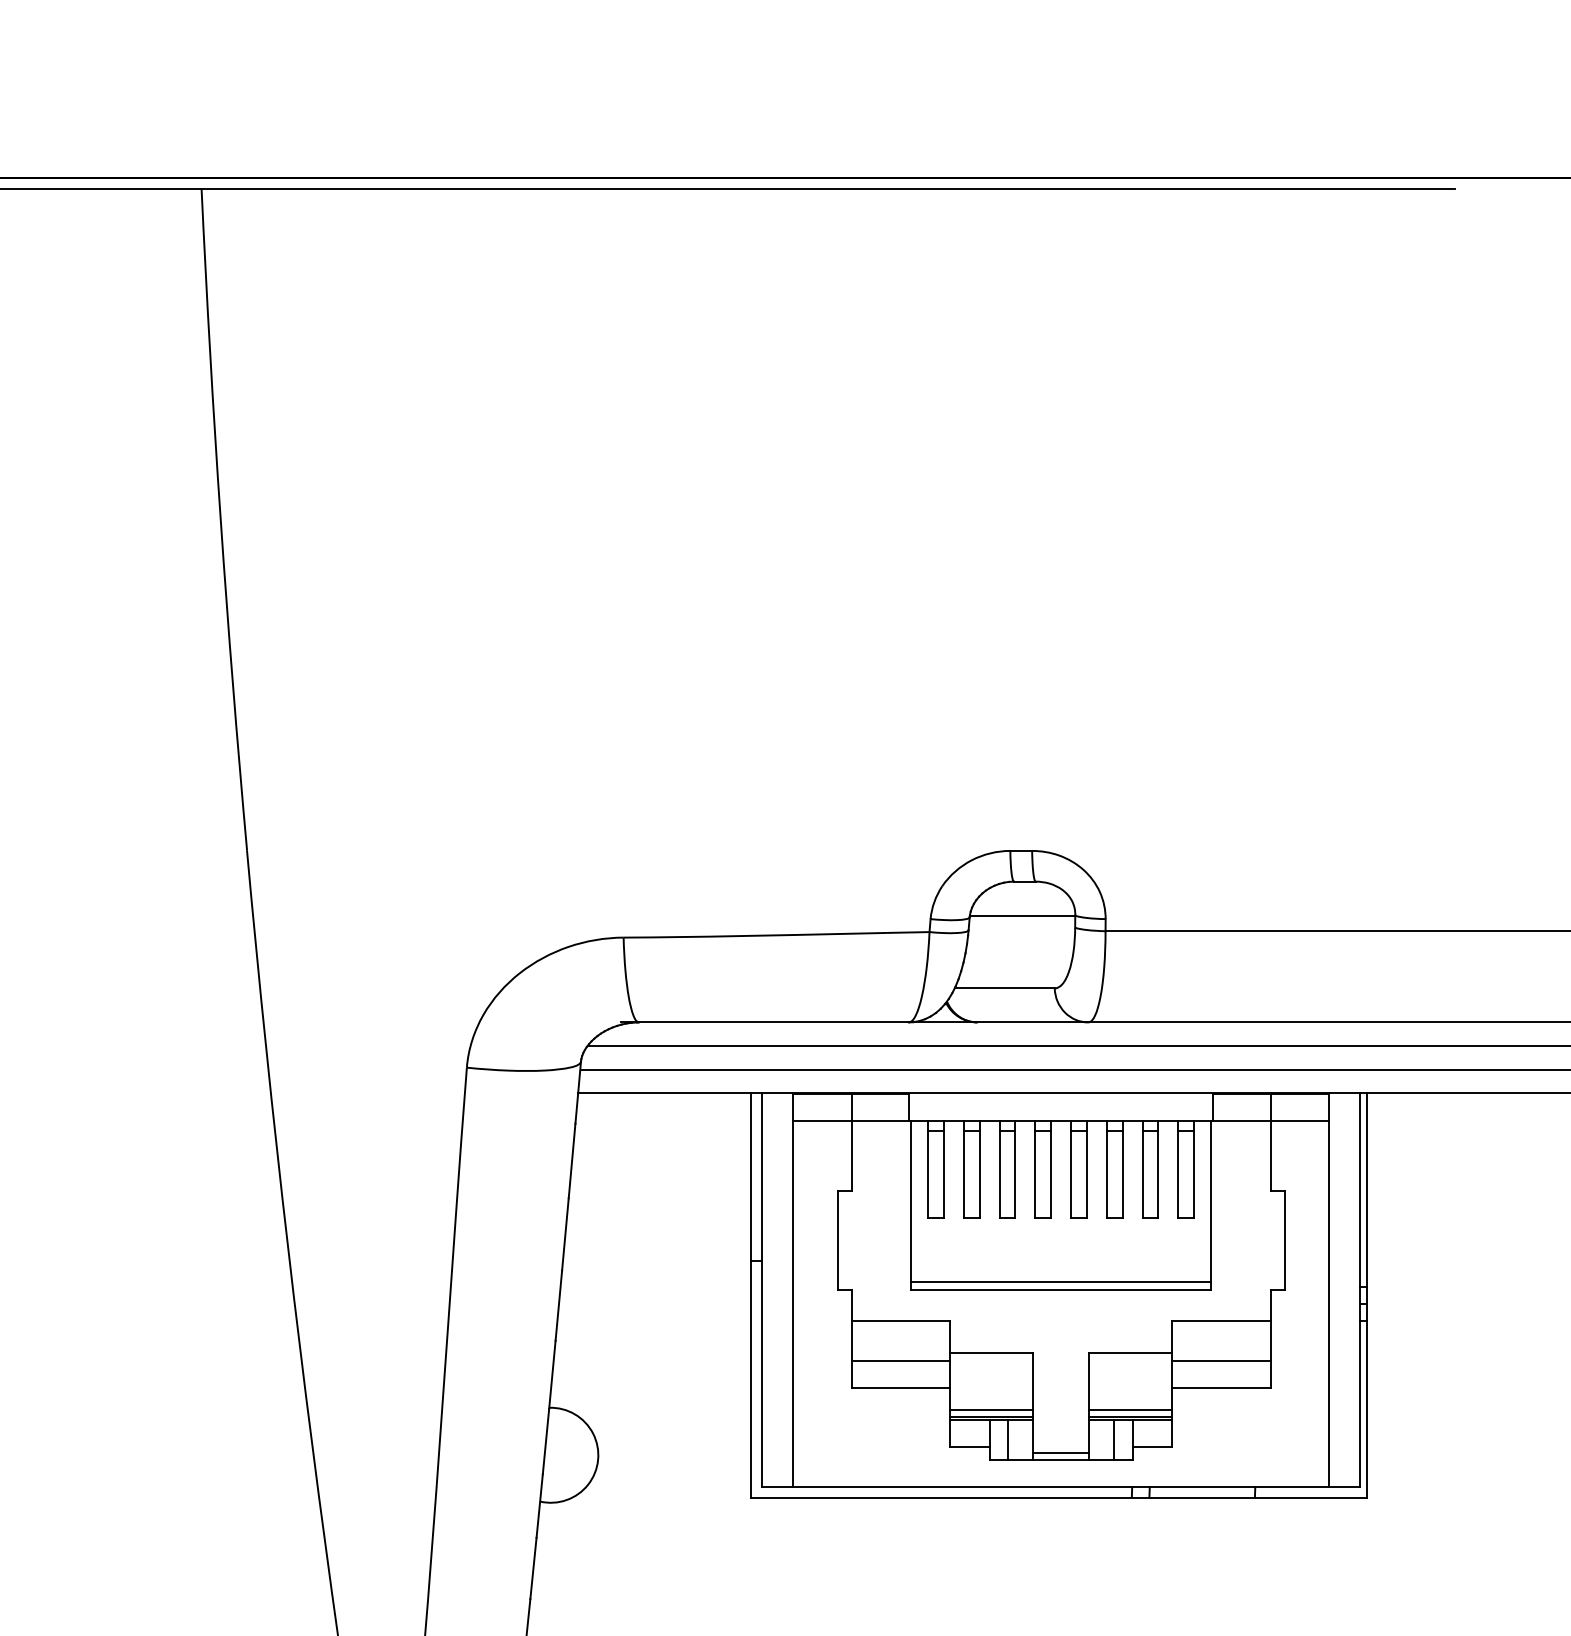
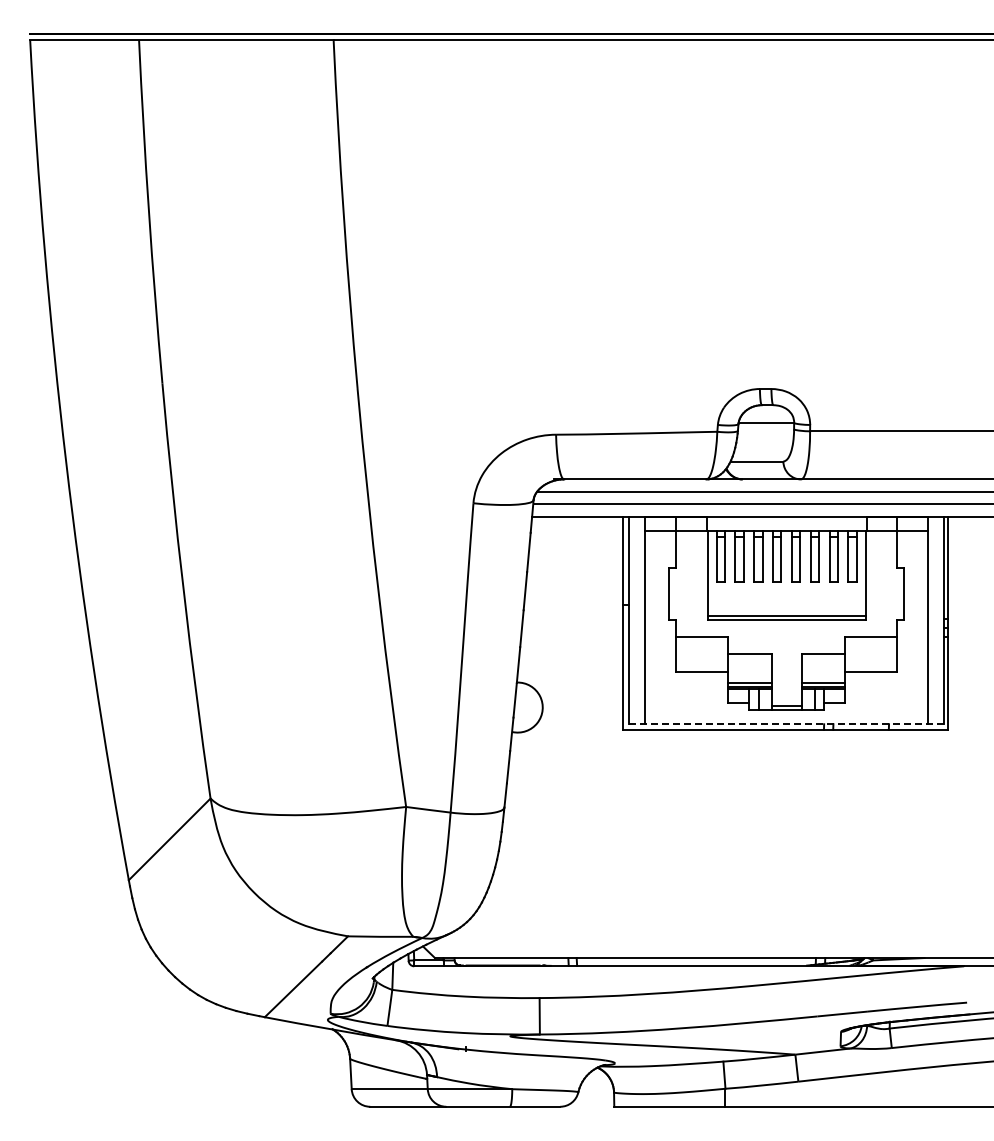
line: (901, 1360) -> (702, 657), removed
line: (1222, 1360) -> (871, 657), removed
line: (1060, 1487) -> (786, 724), solid -> dashed

